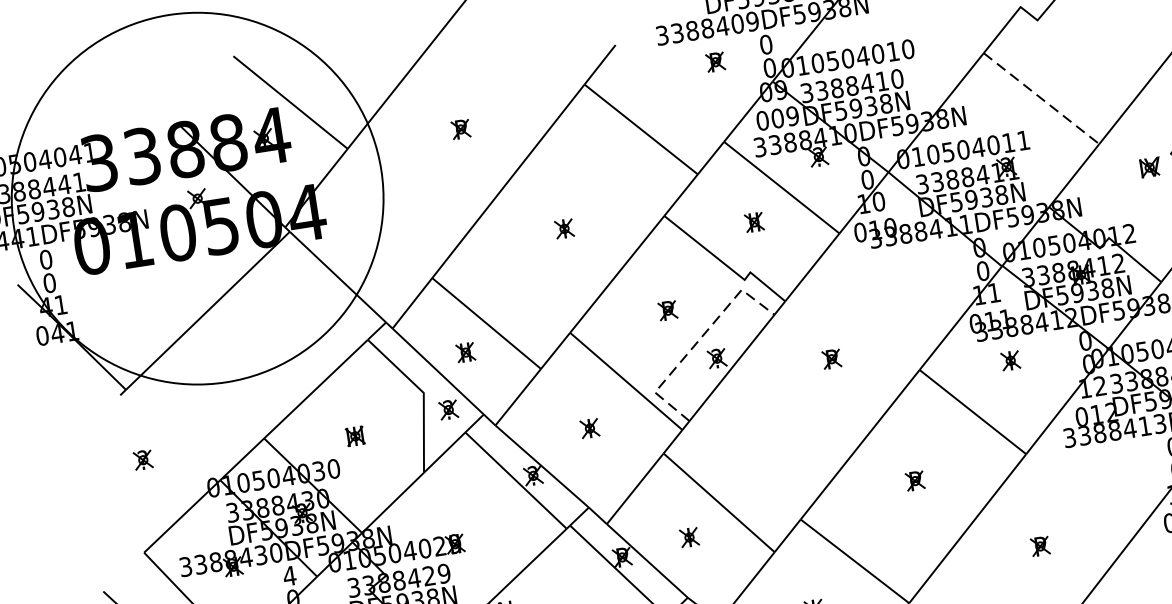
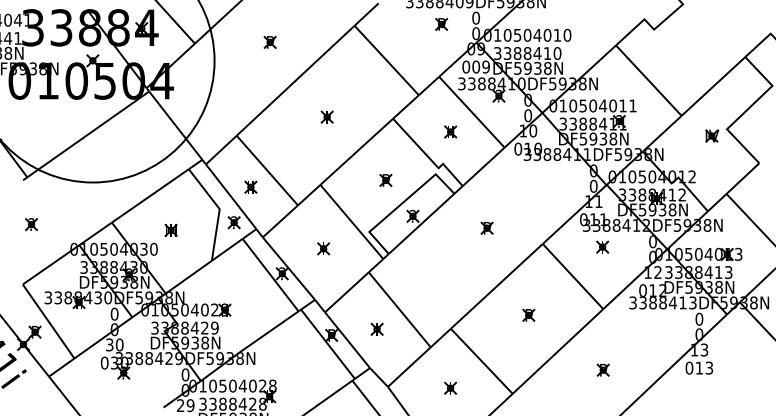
line: (1042, 99) -> (649, 81), dashed -> solid
line: (696, 341) -> (401, 203), dashed -> solid
text: (289, 575) -> (114, 313), 4 -> 0

